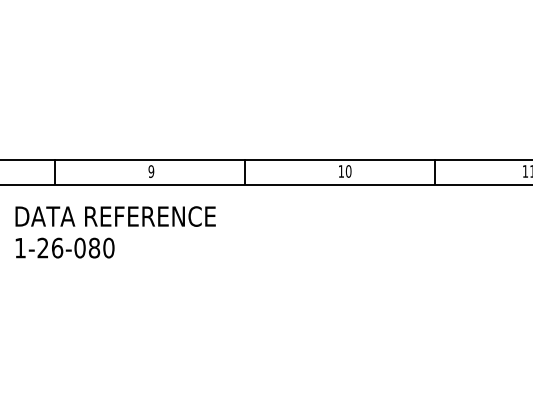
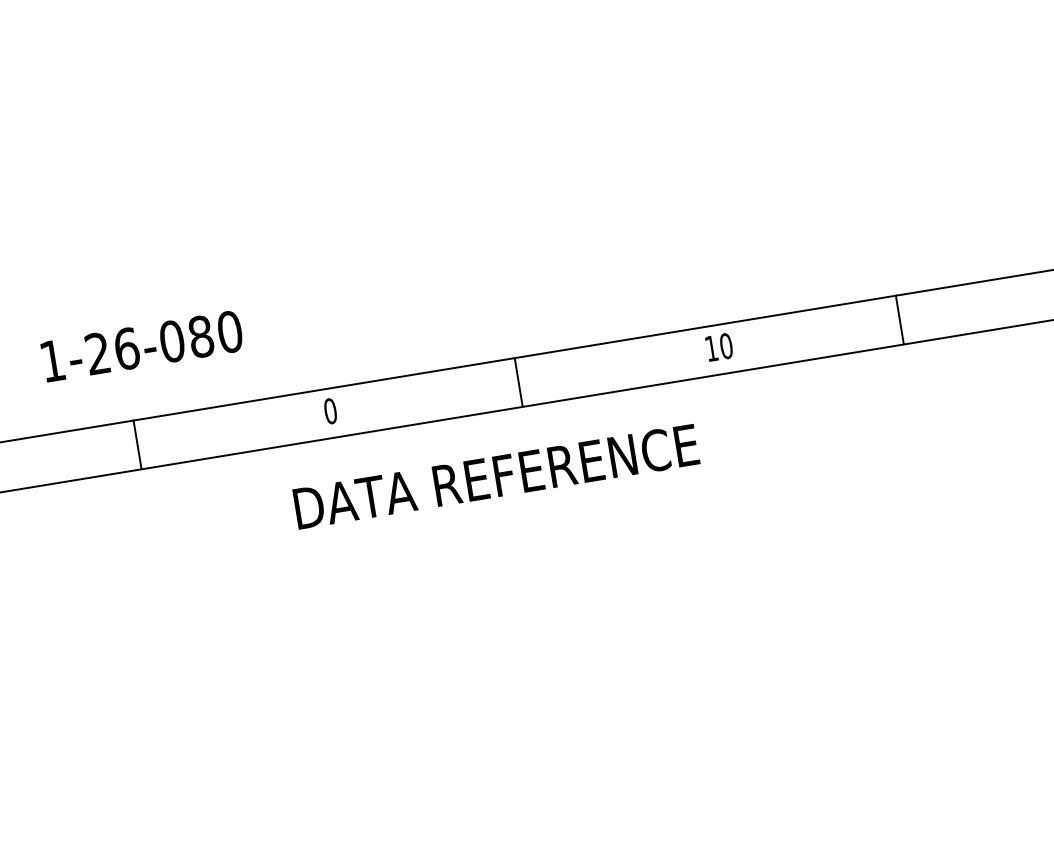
text: (151, 171) -> (330, 411), 9 -> 0
text: (115, 216) -> (495, 476), moved
text: (64, 247) -> (140, 345), moved

